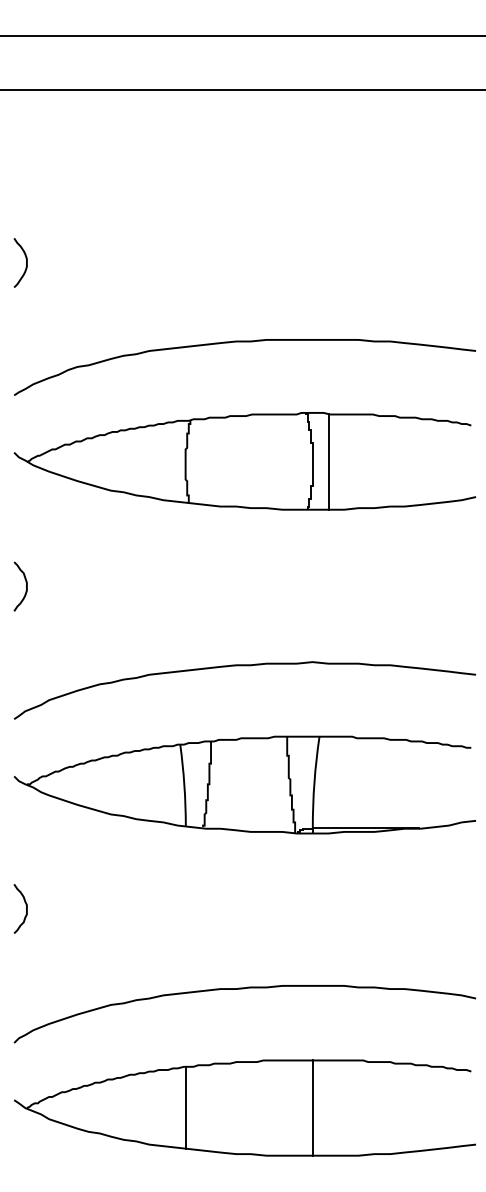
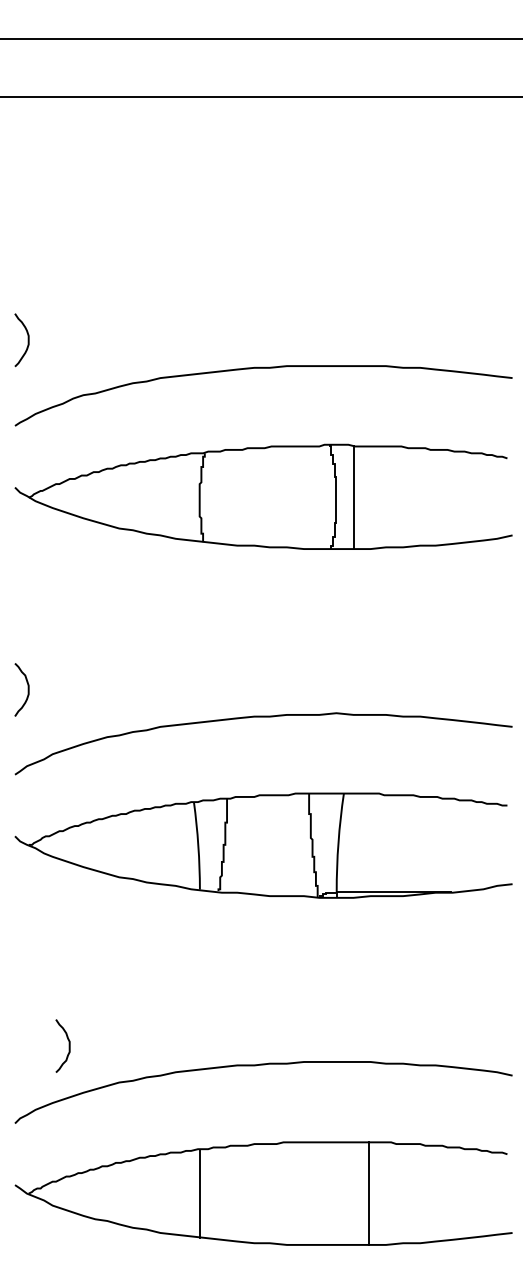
curve: (25, 263) -> (27, 340), moved
curve: (25, 586) -> (27, 689), moved
curve: (25, 908) -> (68, 1045), moved
line: (312, 1107) -> (368, 1193), moved

